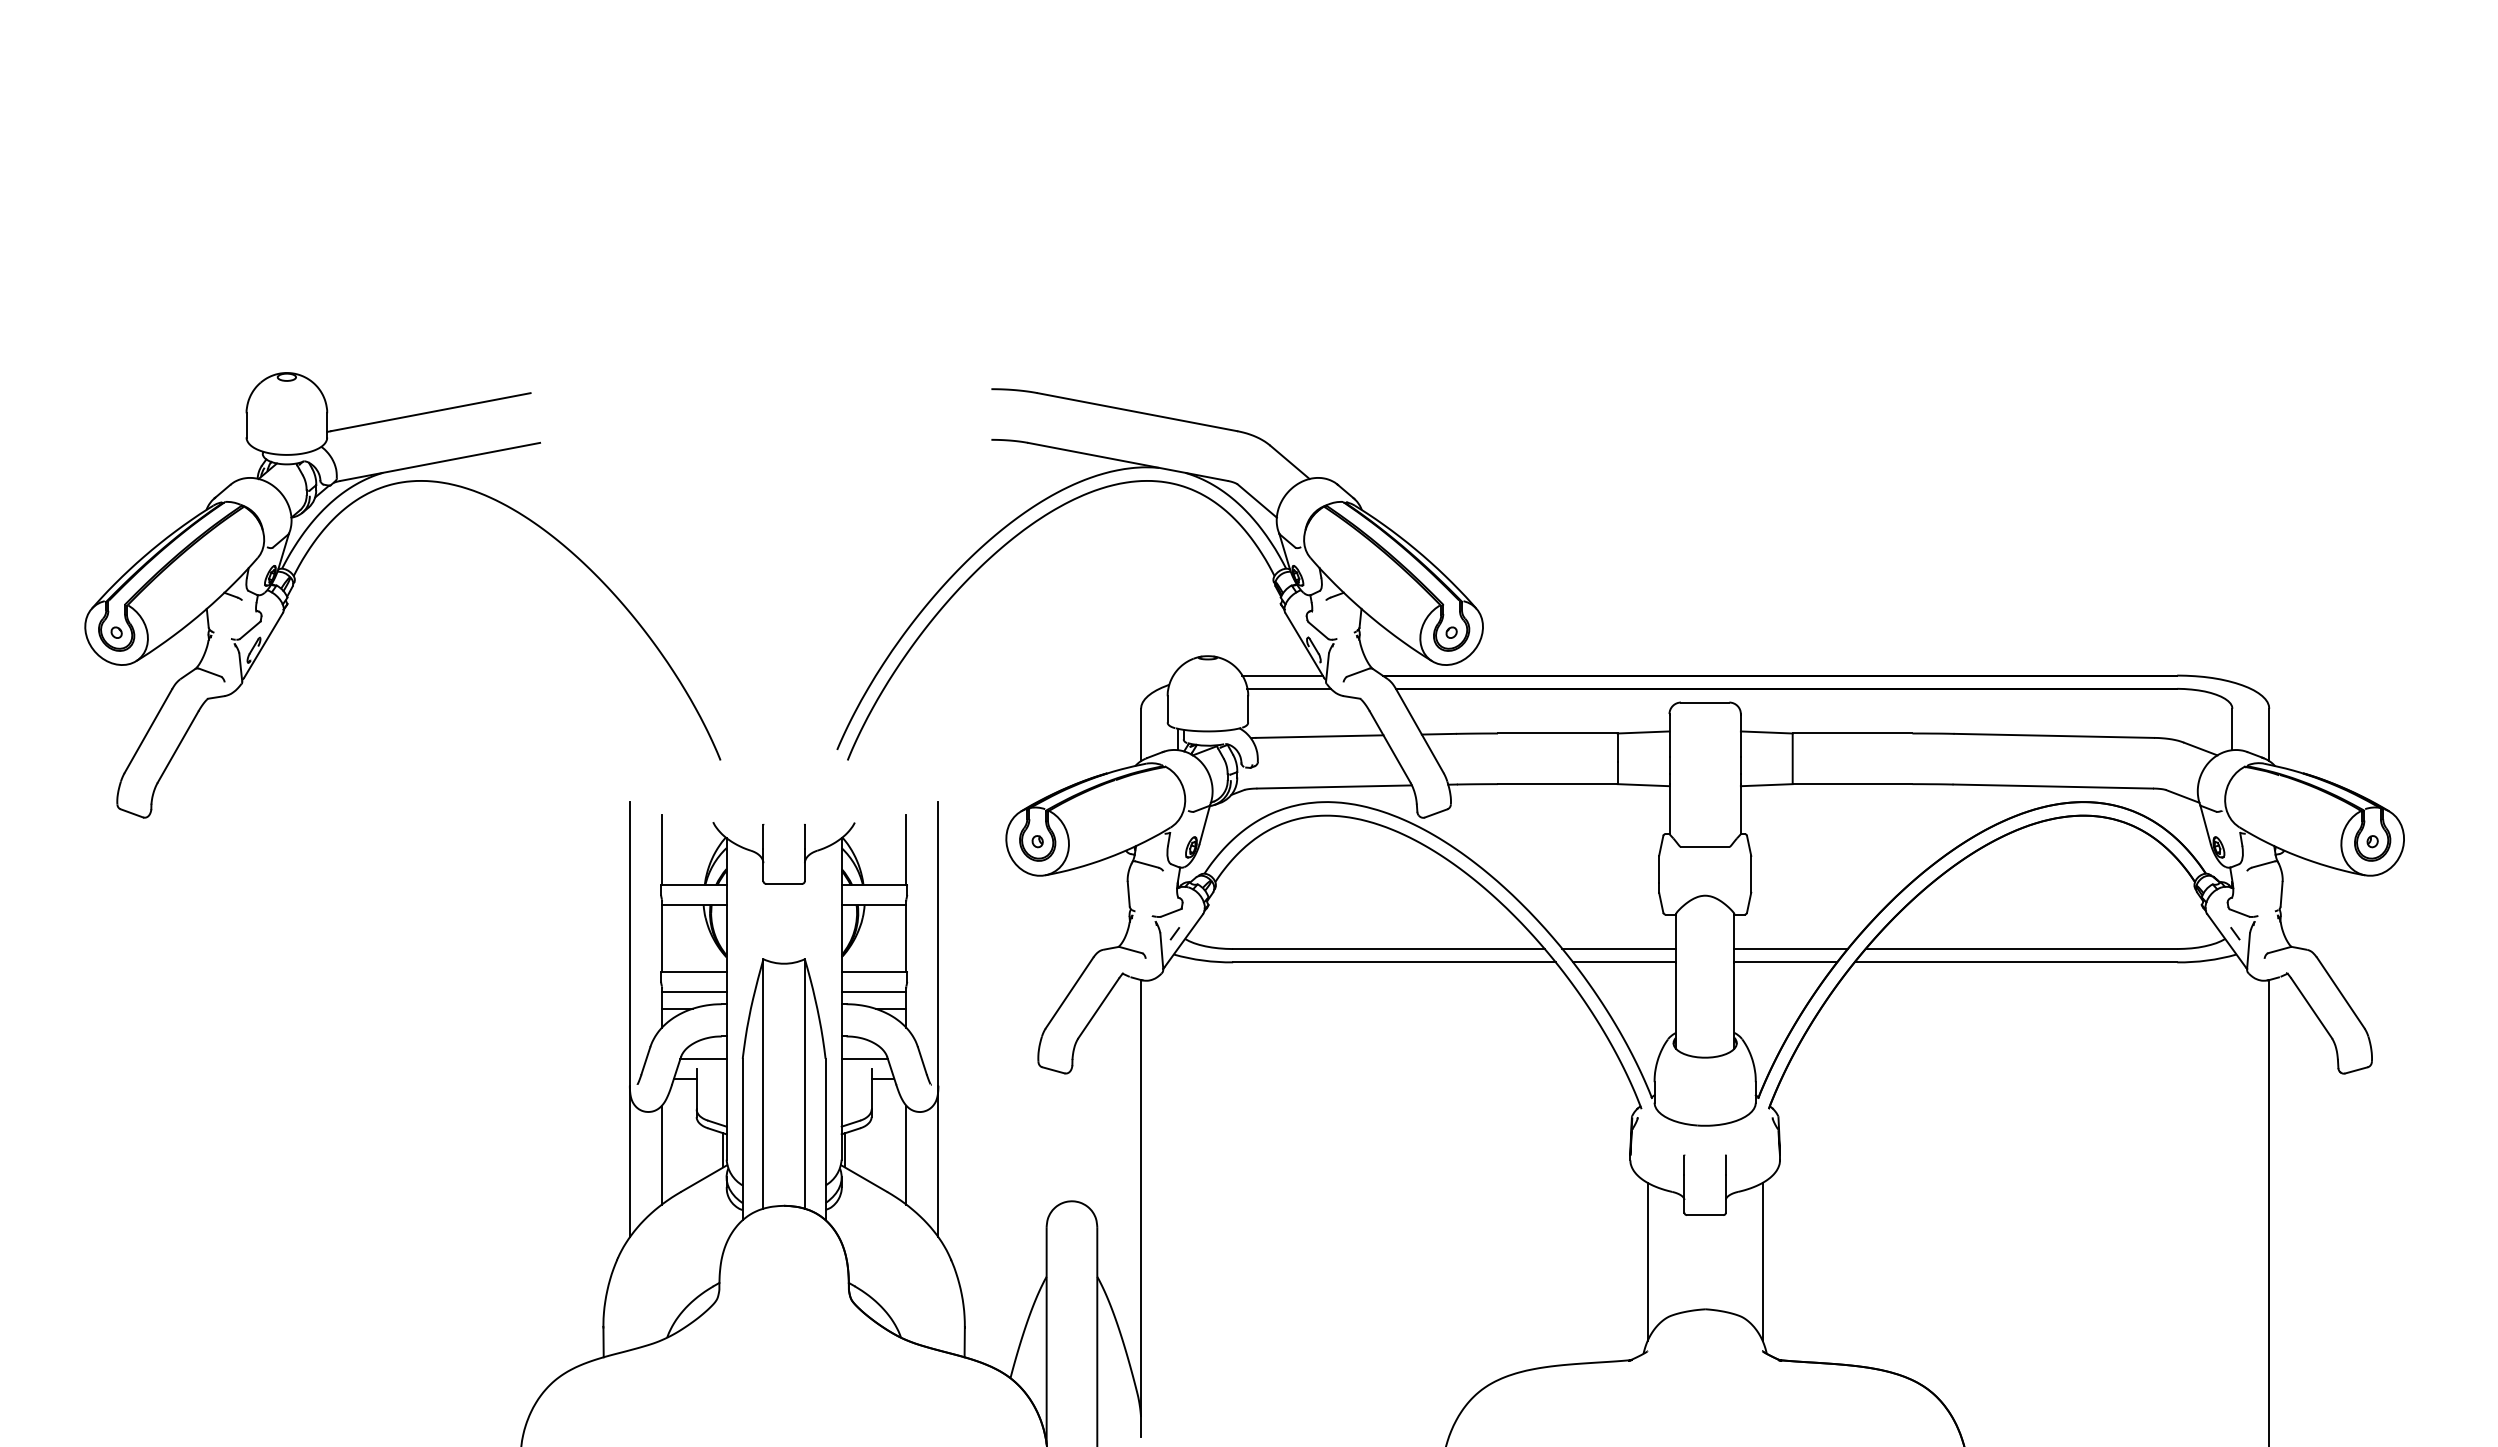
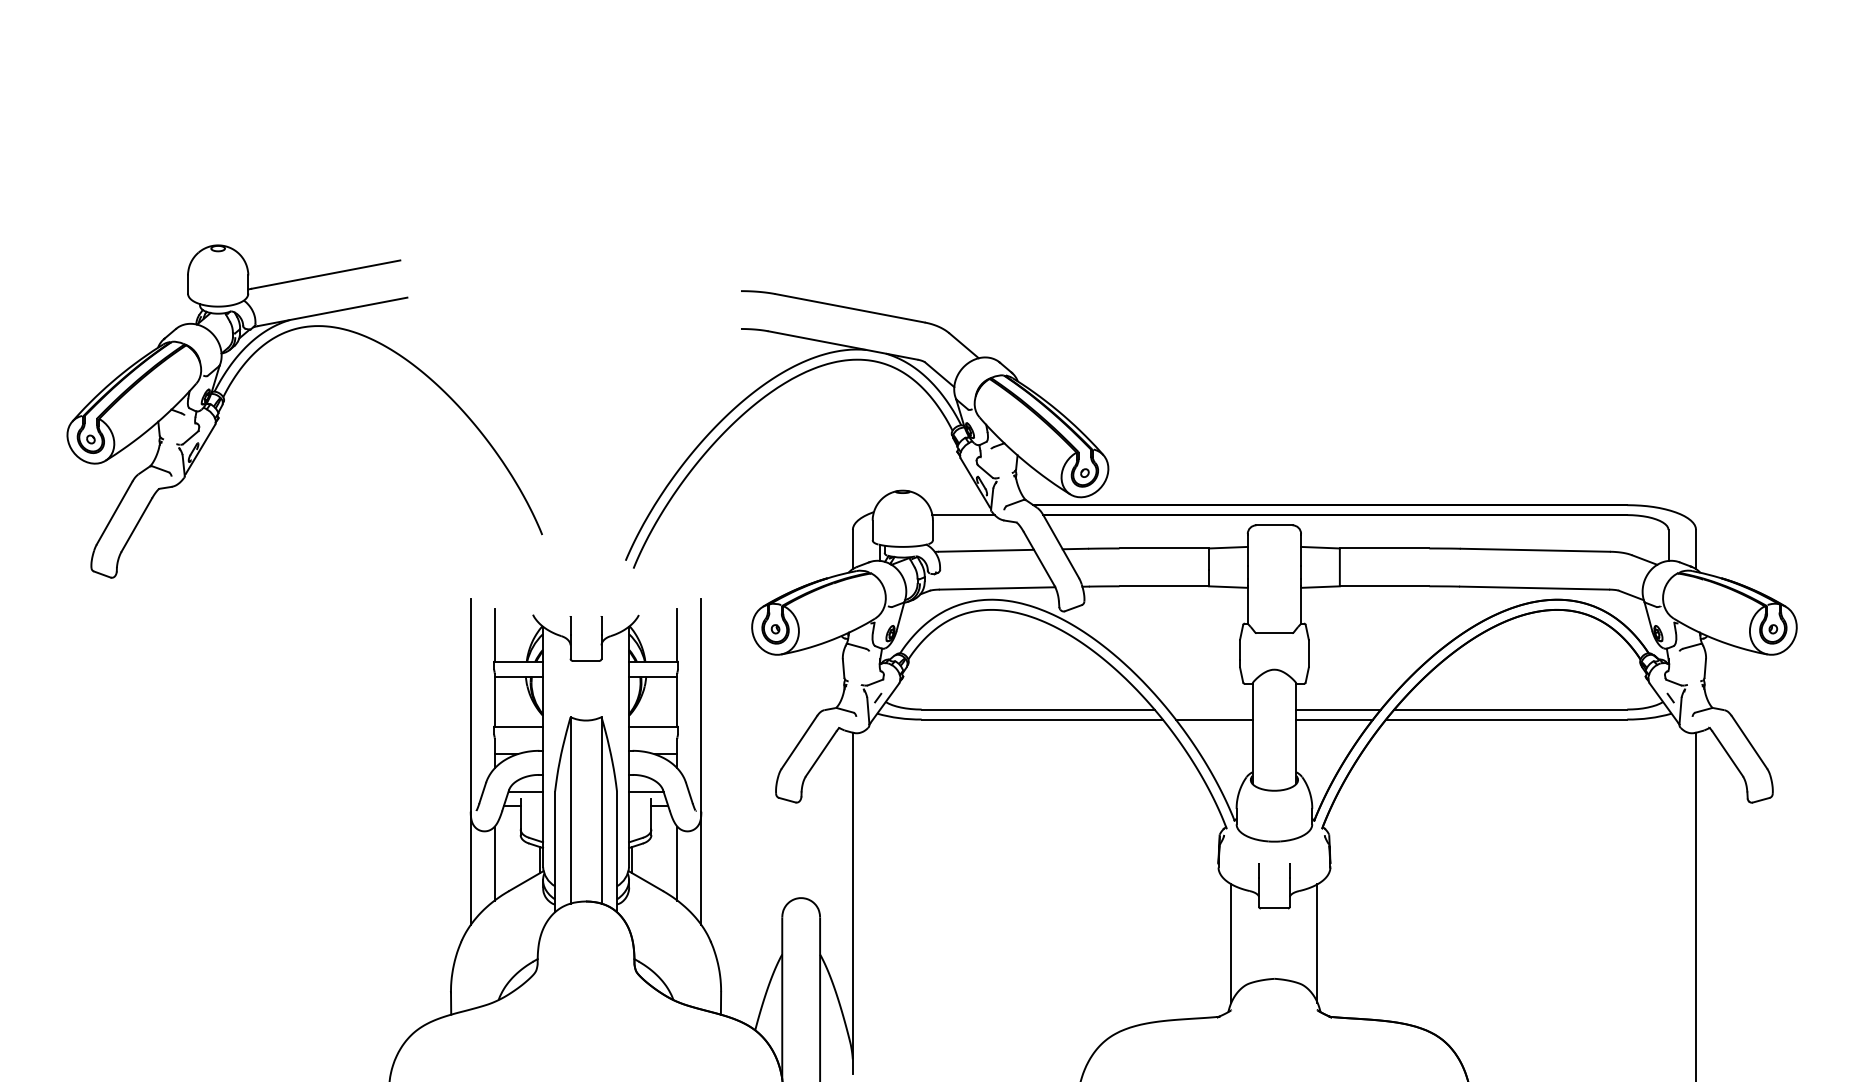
part: (327, 527) -> (248, 360), moved
line: (1282, 675) -> (958, 505), removed
line: (1618, 949) -> (1209, 709), removed
line: (694, 991) -> (519, 741), removed
line: (873, 991) -> (652, 741), removed

